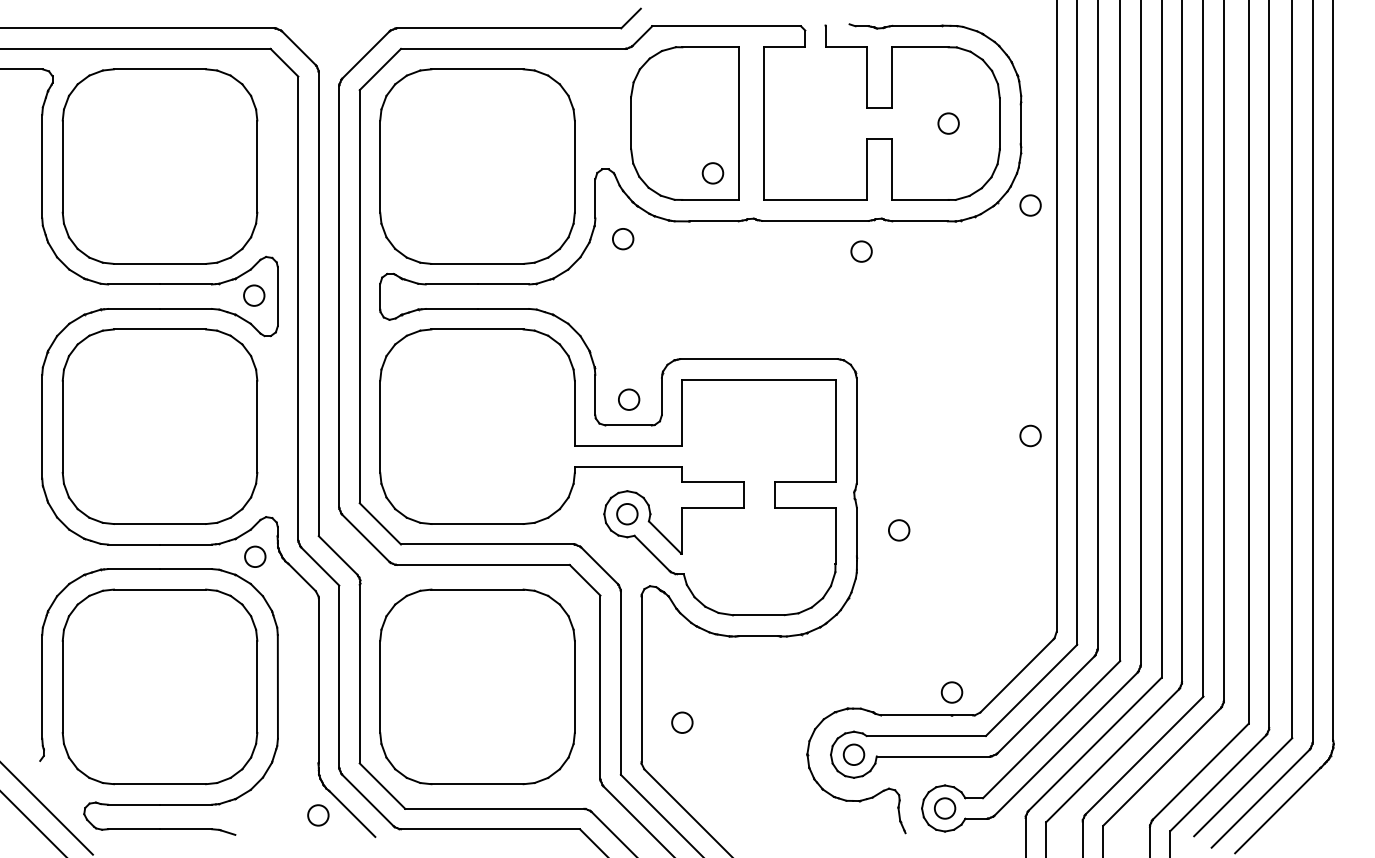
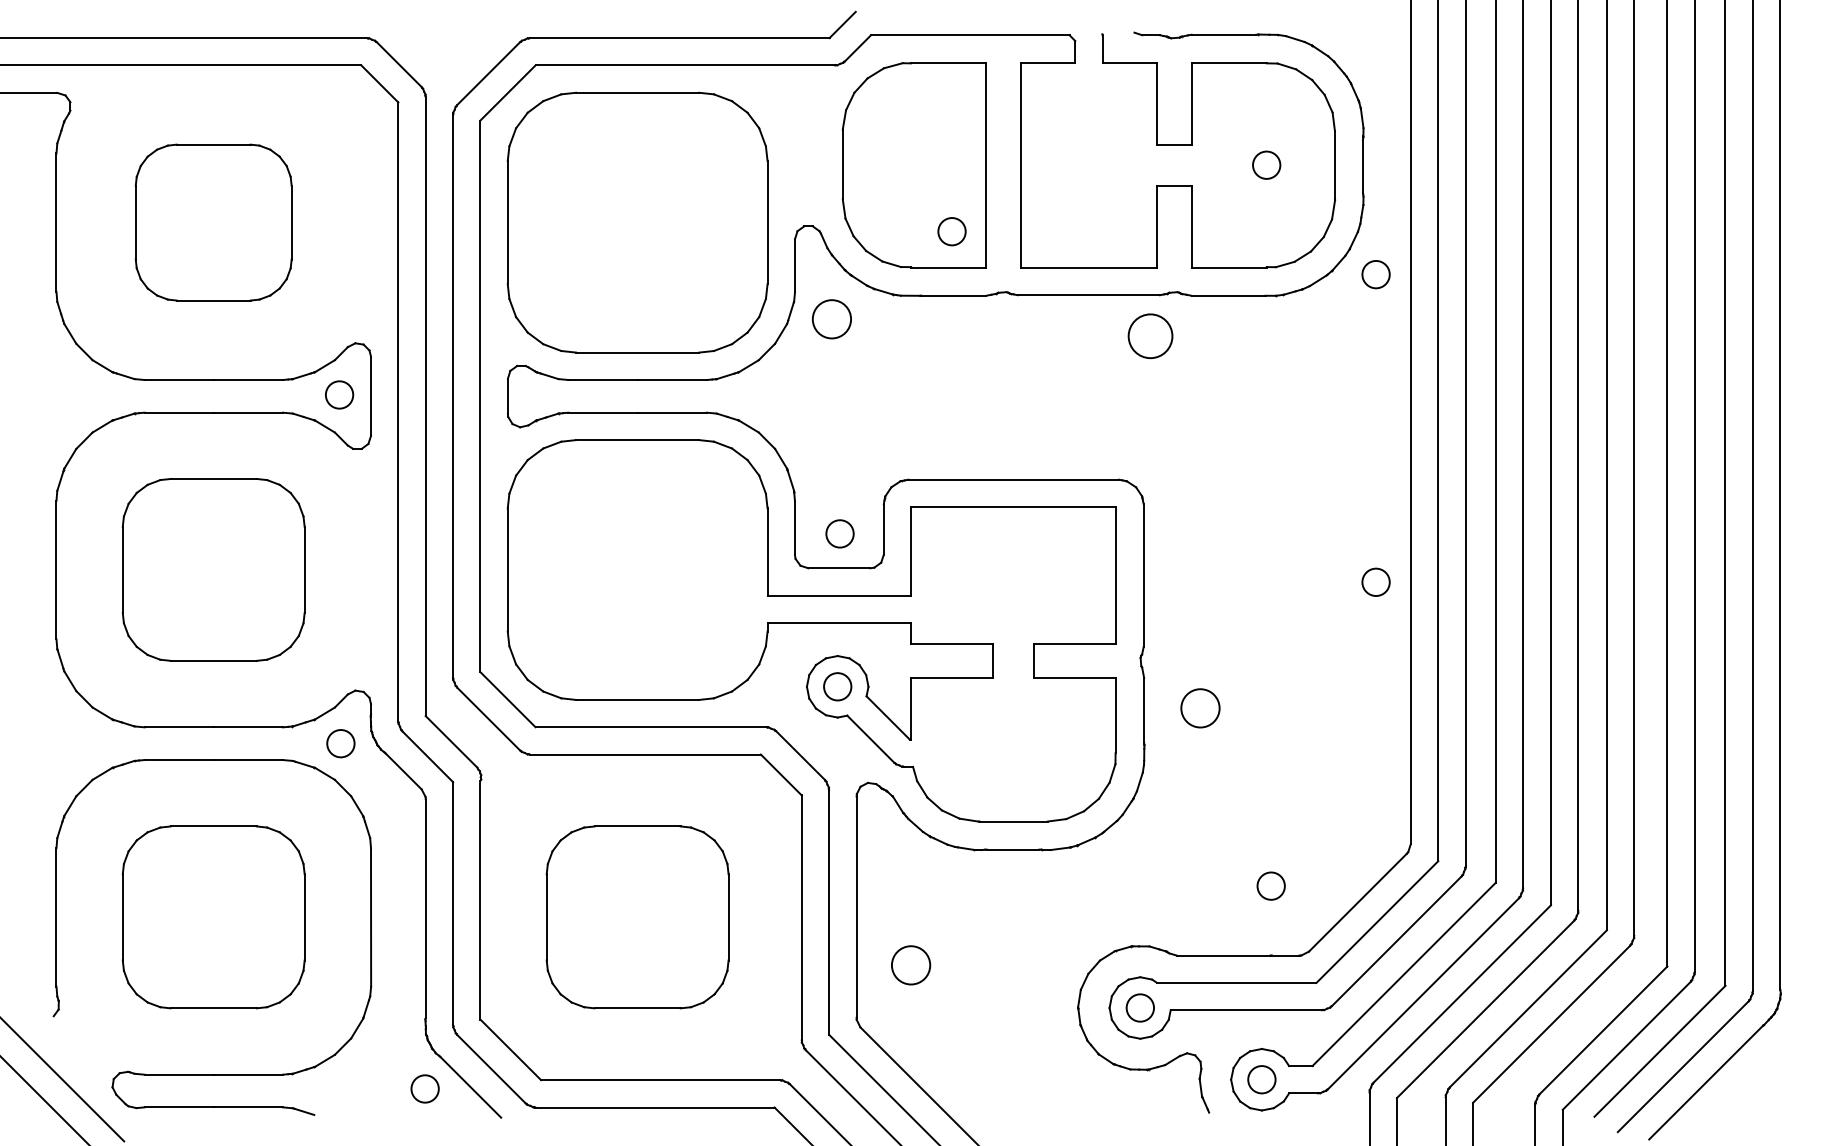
part: (159, 166) -> (213, 222), size x0.6
circle: (623, 239) -> (832, 319), size x1.4
circle: (861, 251) -> (1150, 336), size x1.6
part: (159, 426) -> (213, 569), size x0.7
circle: (899, 530) -> (1201, 708), size x1.4
part: (159, 686) -> (213, 916), size x0.7
part: (477, 686) -> (637, 916), size x0.7
circle: (951, 692) -> (1270, 886), moved
circle: (682, 722) -> (911, 964), size x1.4

